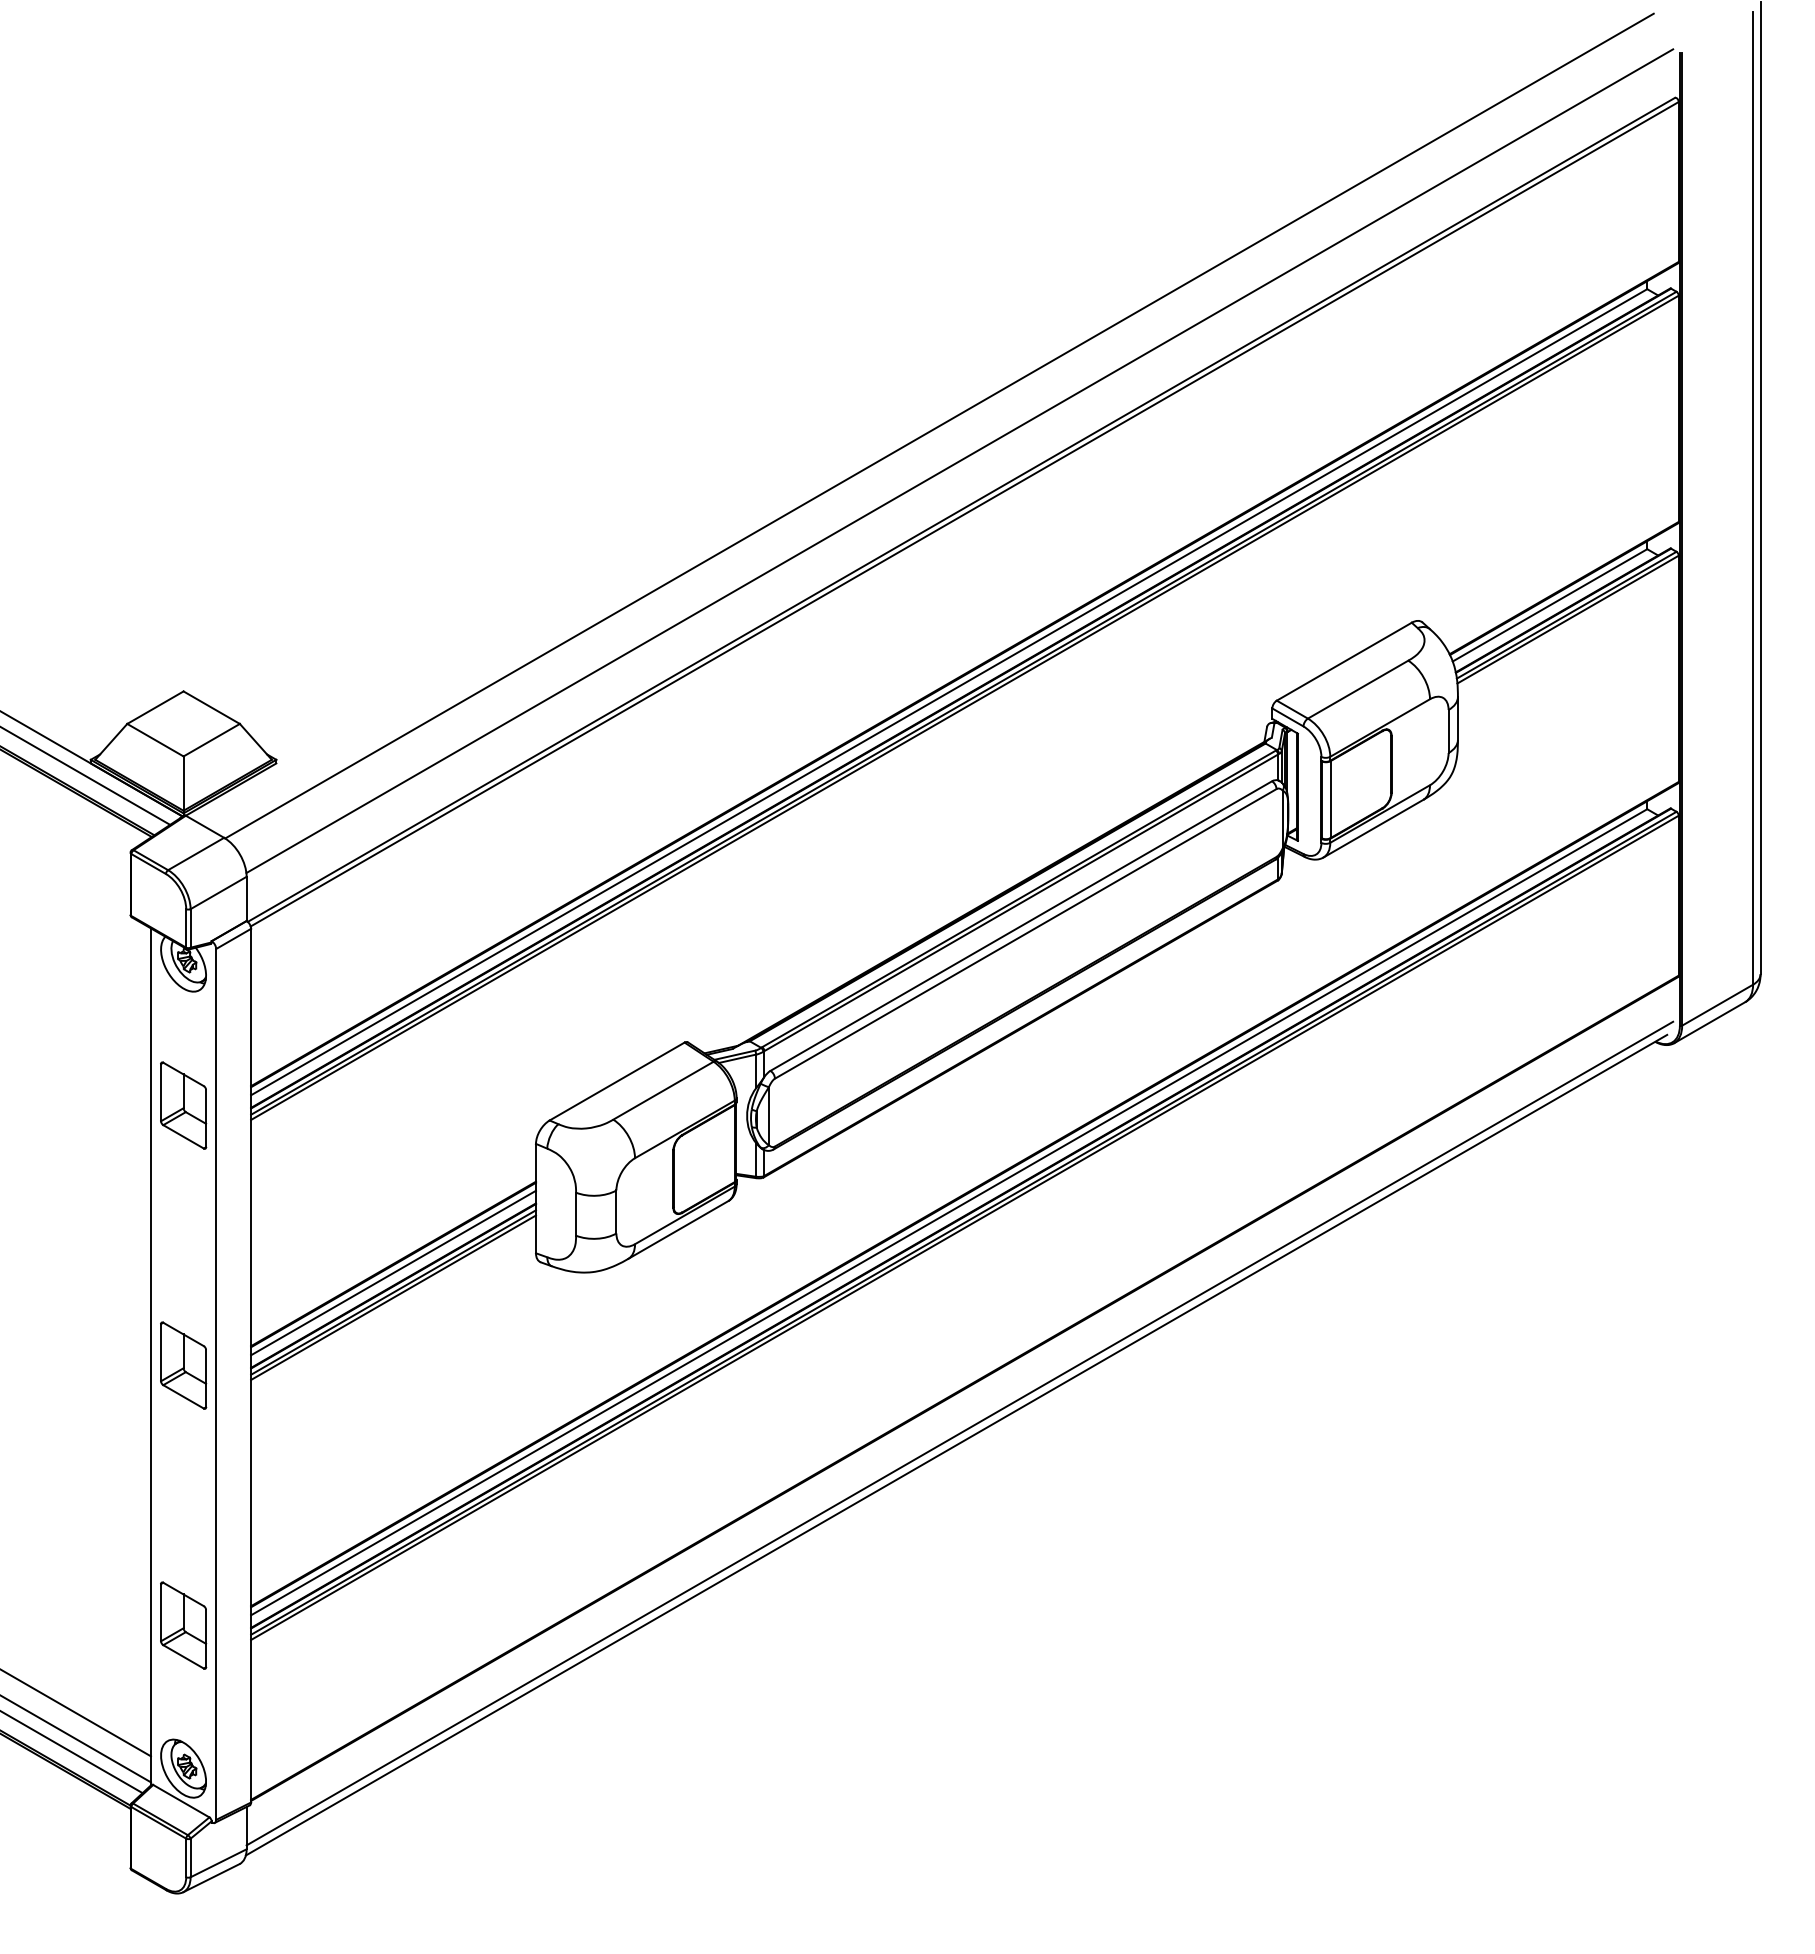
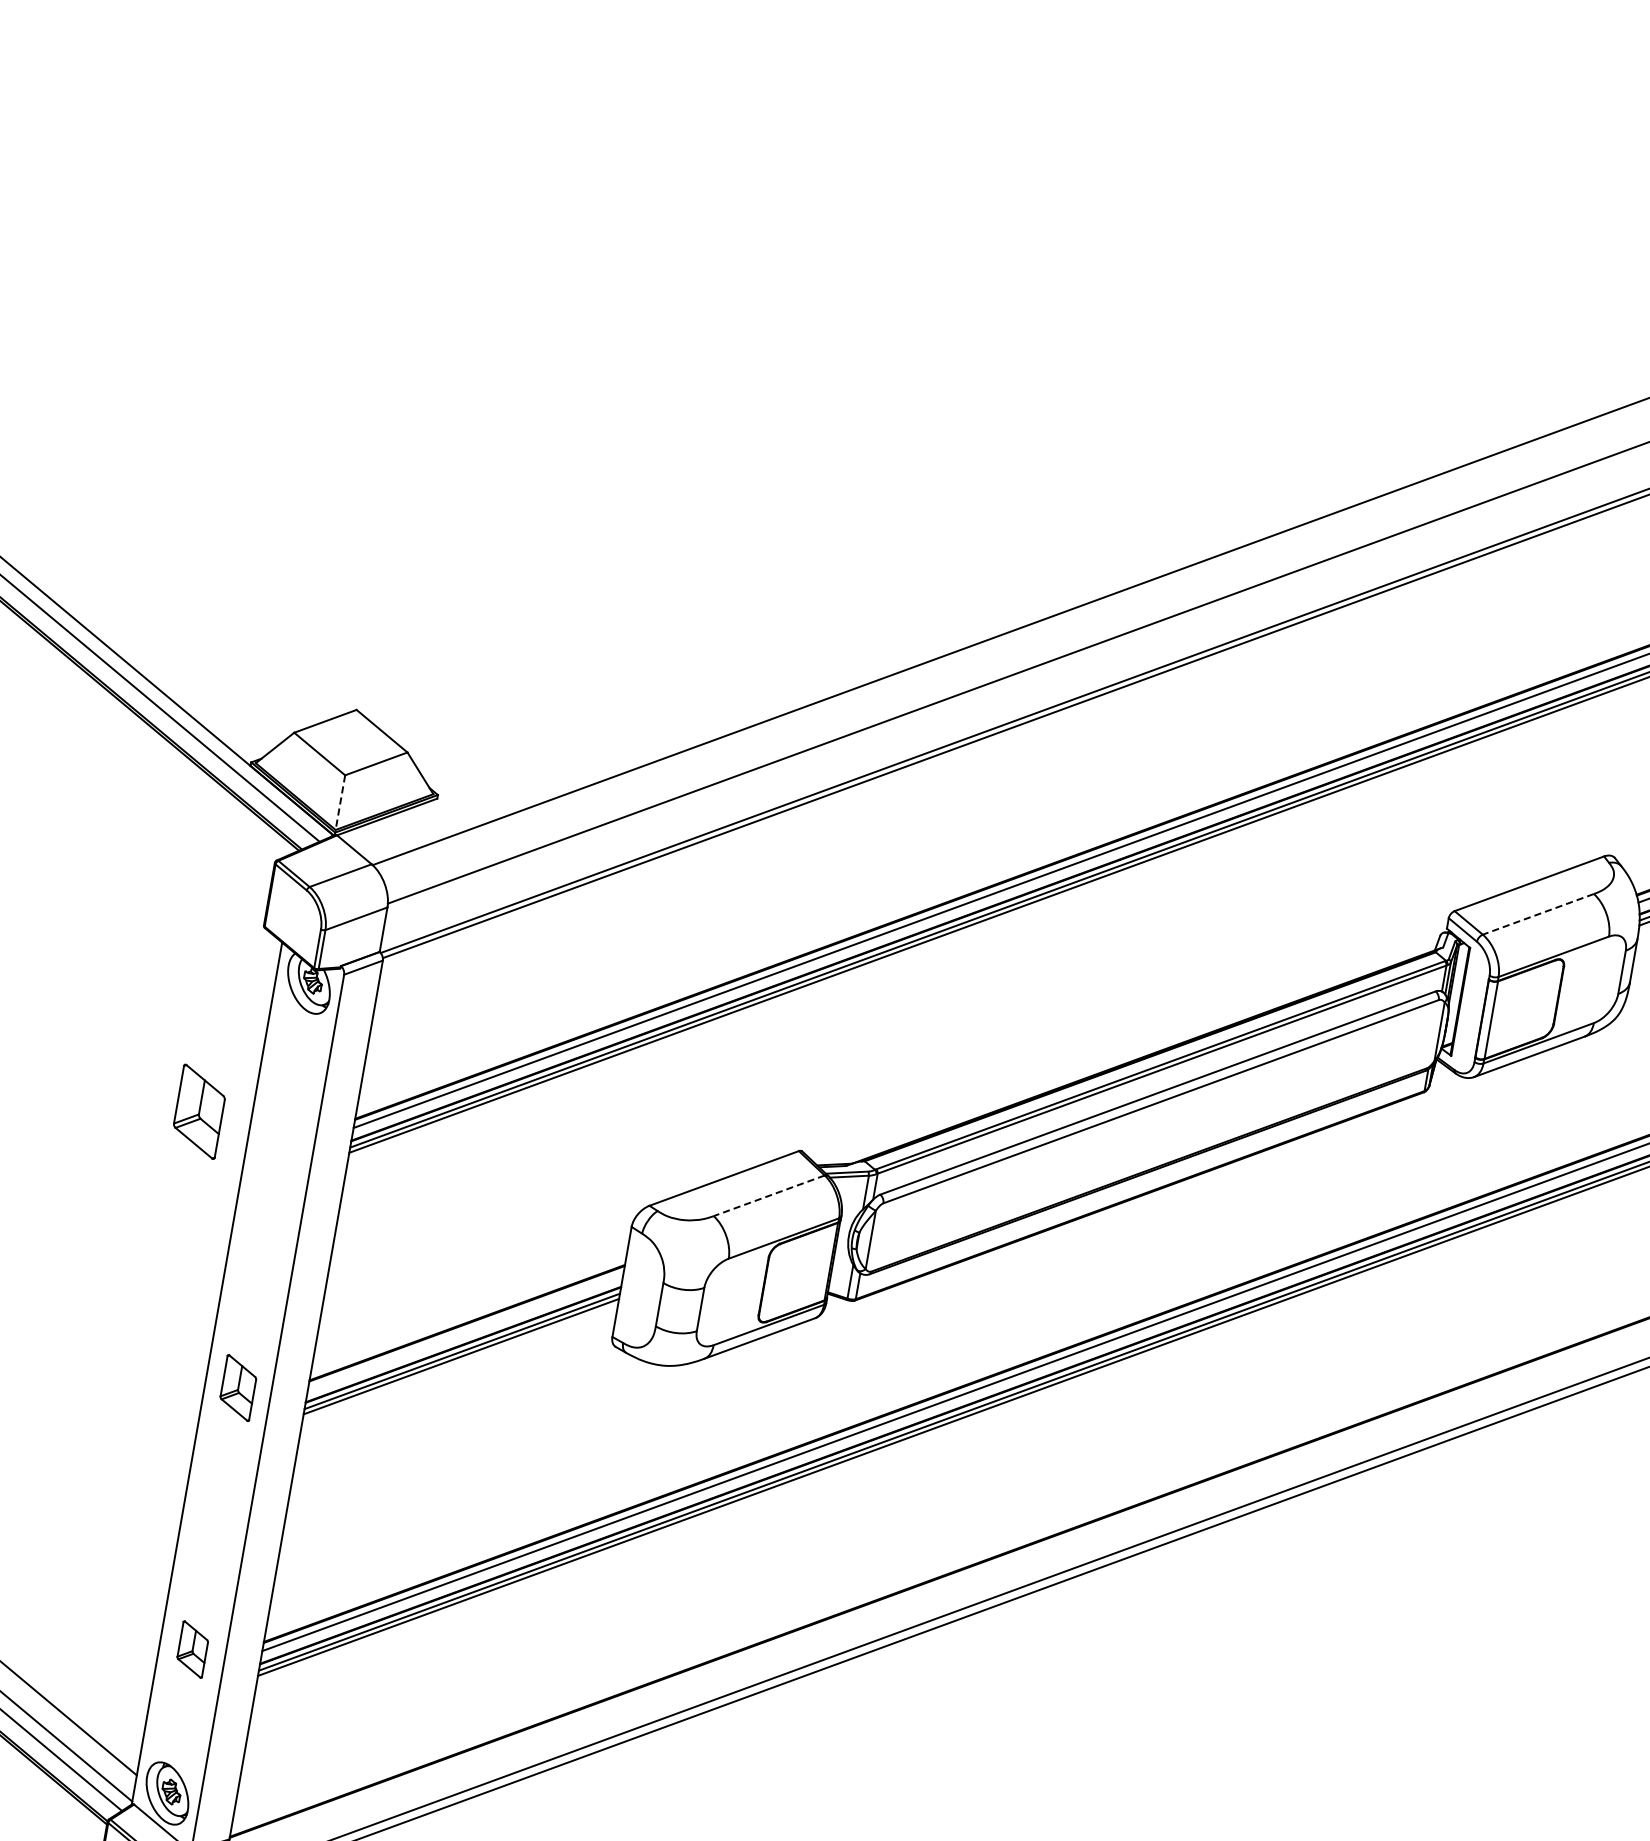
line: (1358, 689) -> (1538, 914), solid -> dashed
line: (183, 784) -> (340, 803), solid -> dashed
line: (663, 1090) -> (769, 1195), solid -> dashed
part: (183, 1105) -> (199, 1111), moved
line: (393, 1272) -> (465, 1331), removed
part: (183, 1365) -> (238, 1387), size x0.7
part: (183, 1625) -> (192, 1649), size x0.6

